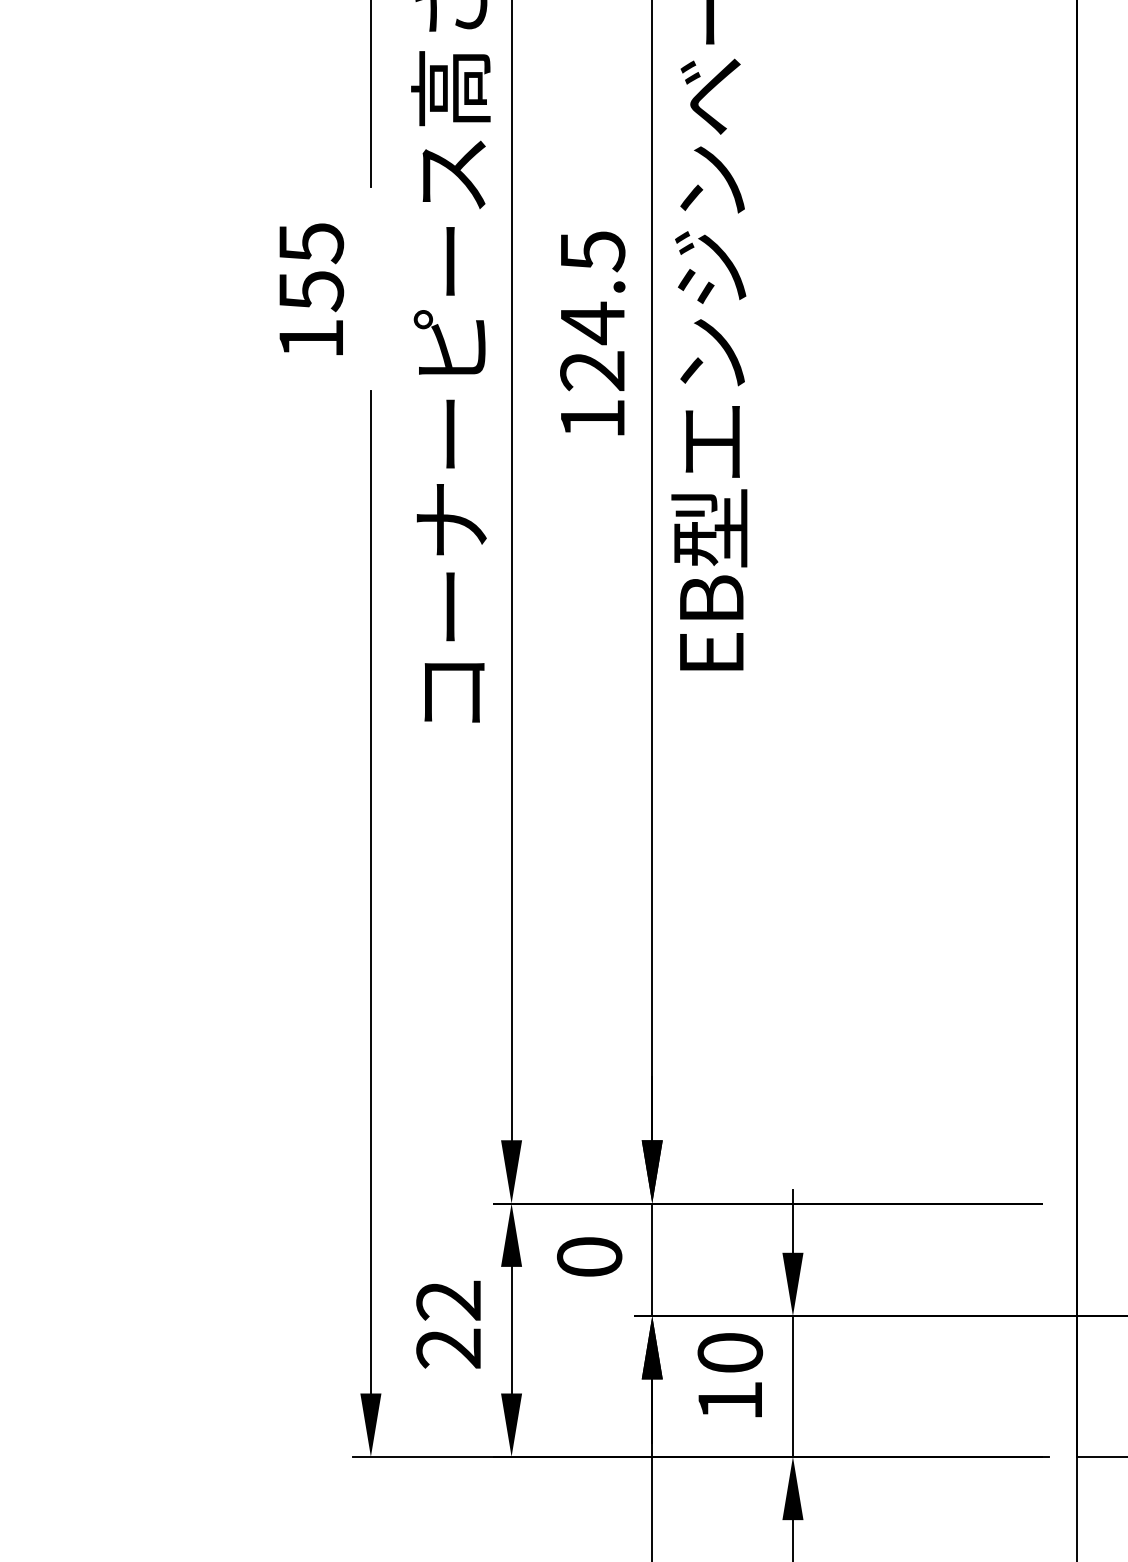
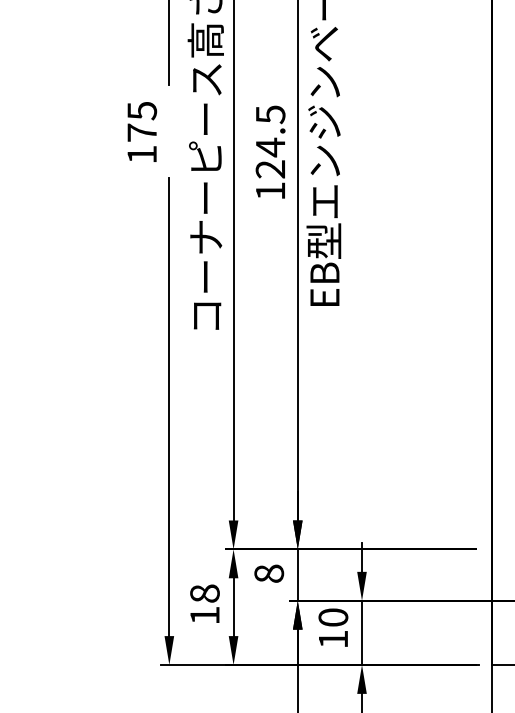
text: (312, 290) -> (142, 132), 155 -> 175
text: (588, 1256) -> (268, 573), 0 -> 8
text: (447, 1324) -> (204, 604), 22 -> 18

